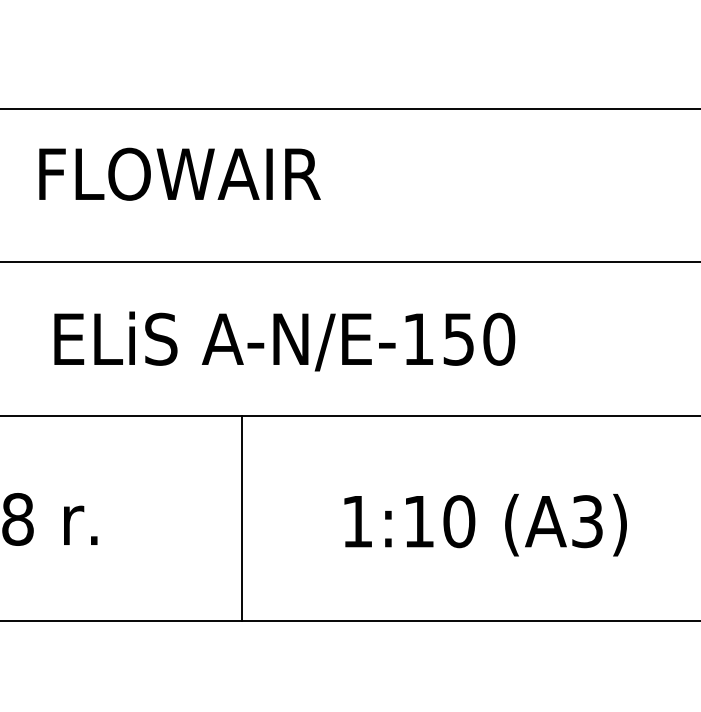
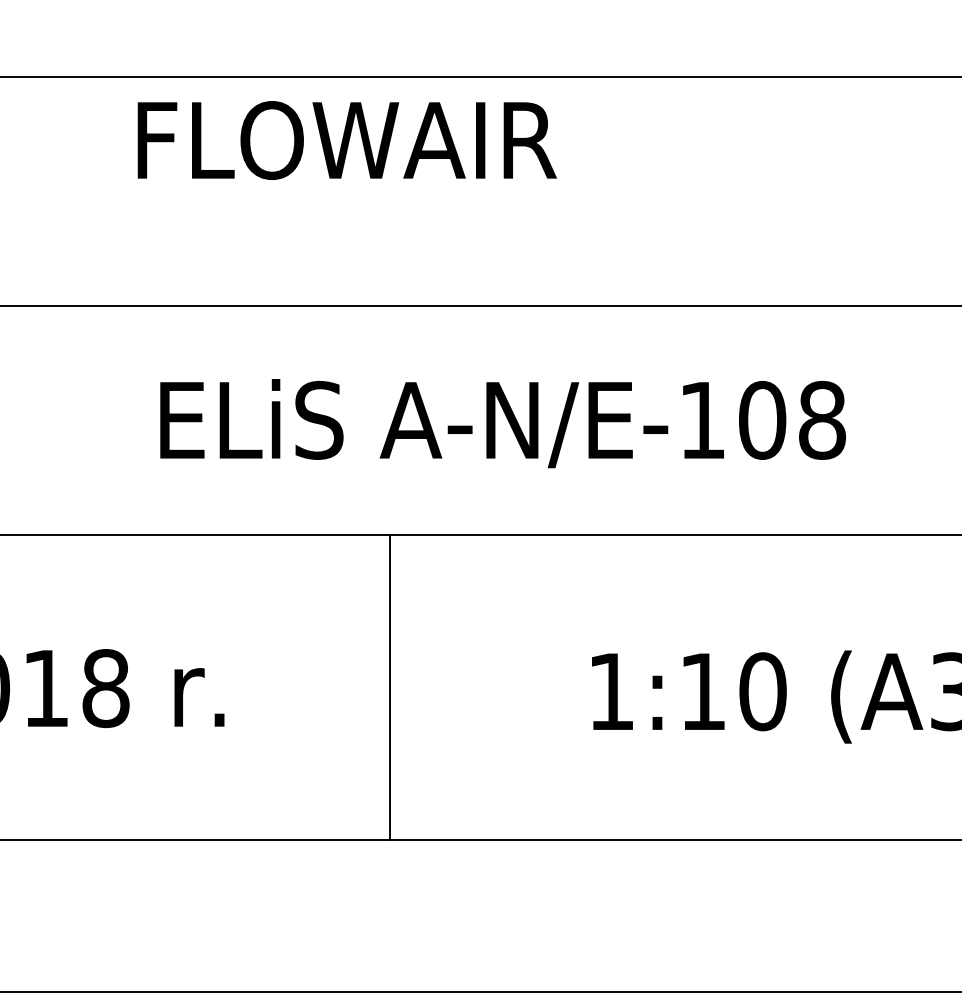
text: (179, 173) -> (346, 139), moved
text: (479, 338) -> (793, 419), A-N/E-150 -> A-N/E-108
line: (241, 518) -> (389, 687), moved

